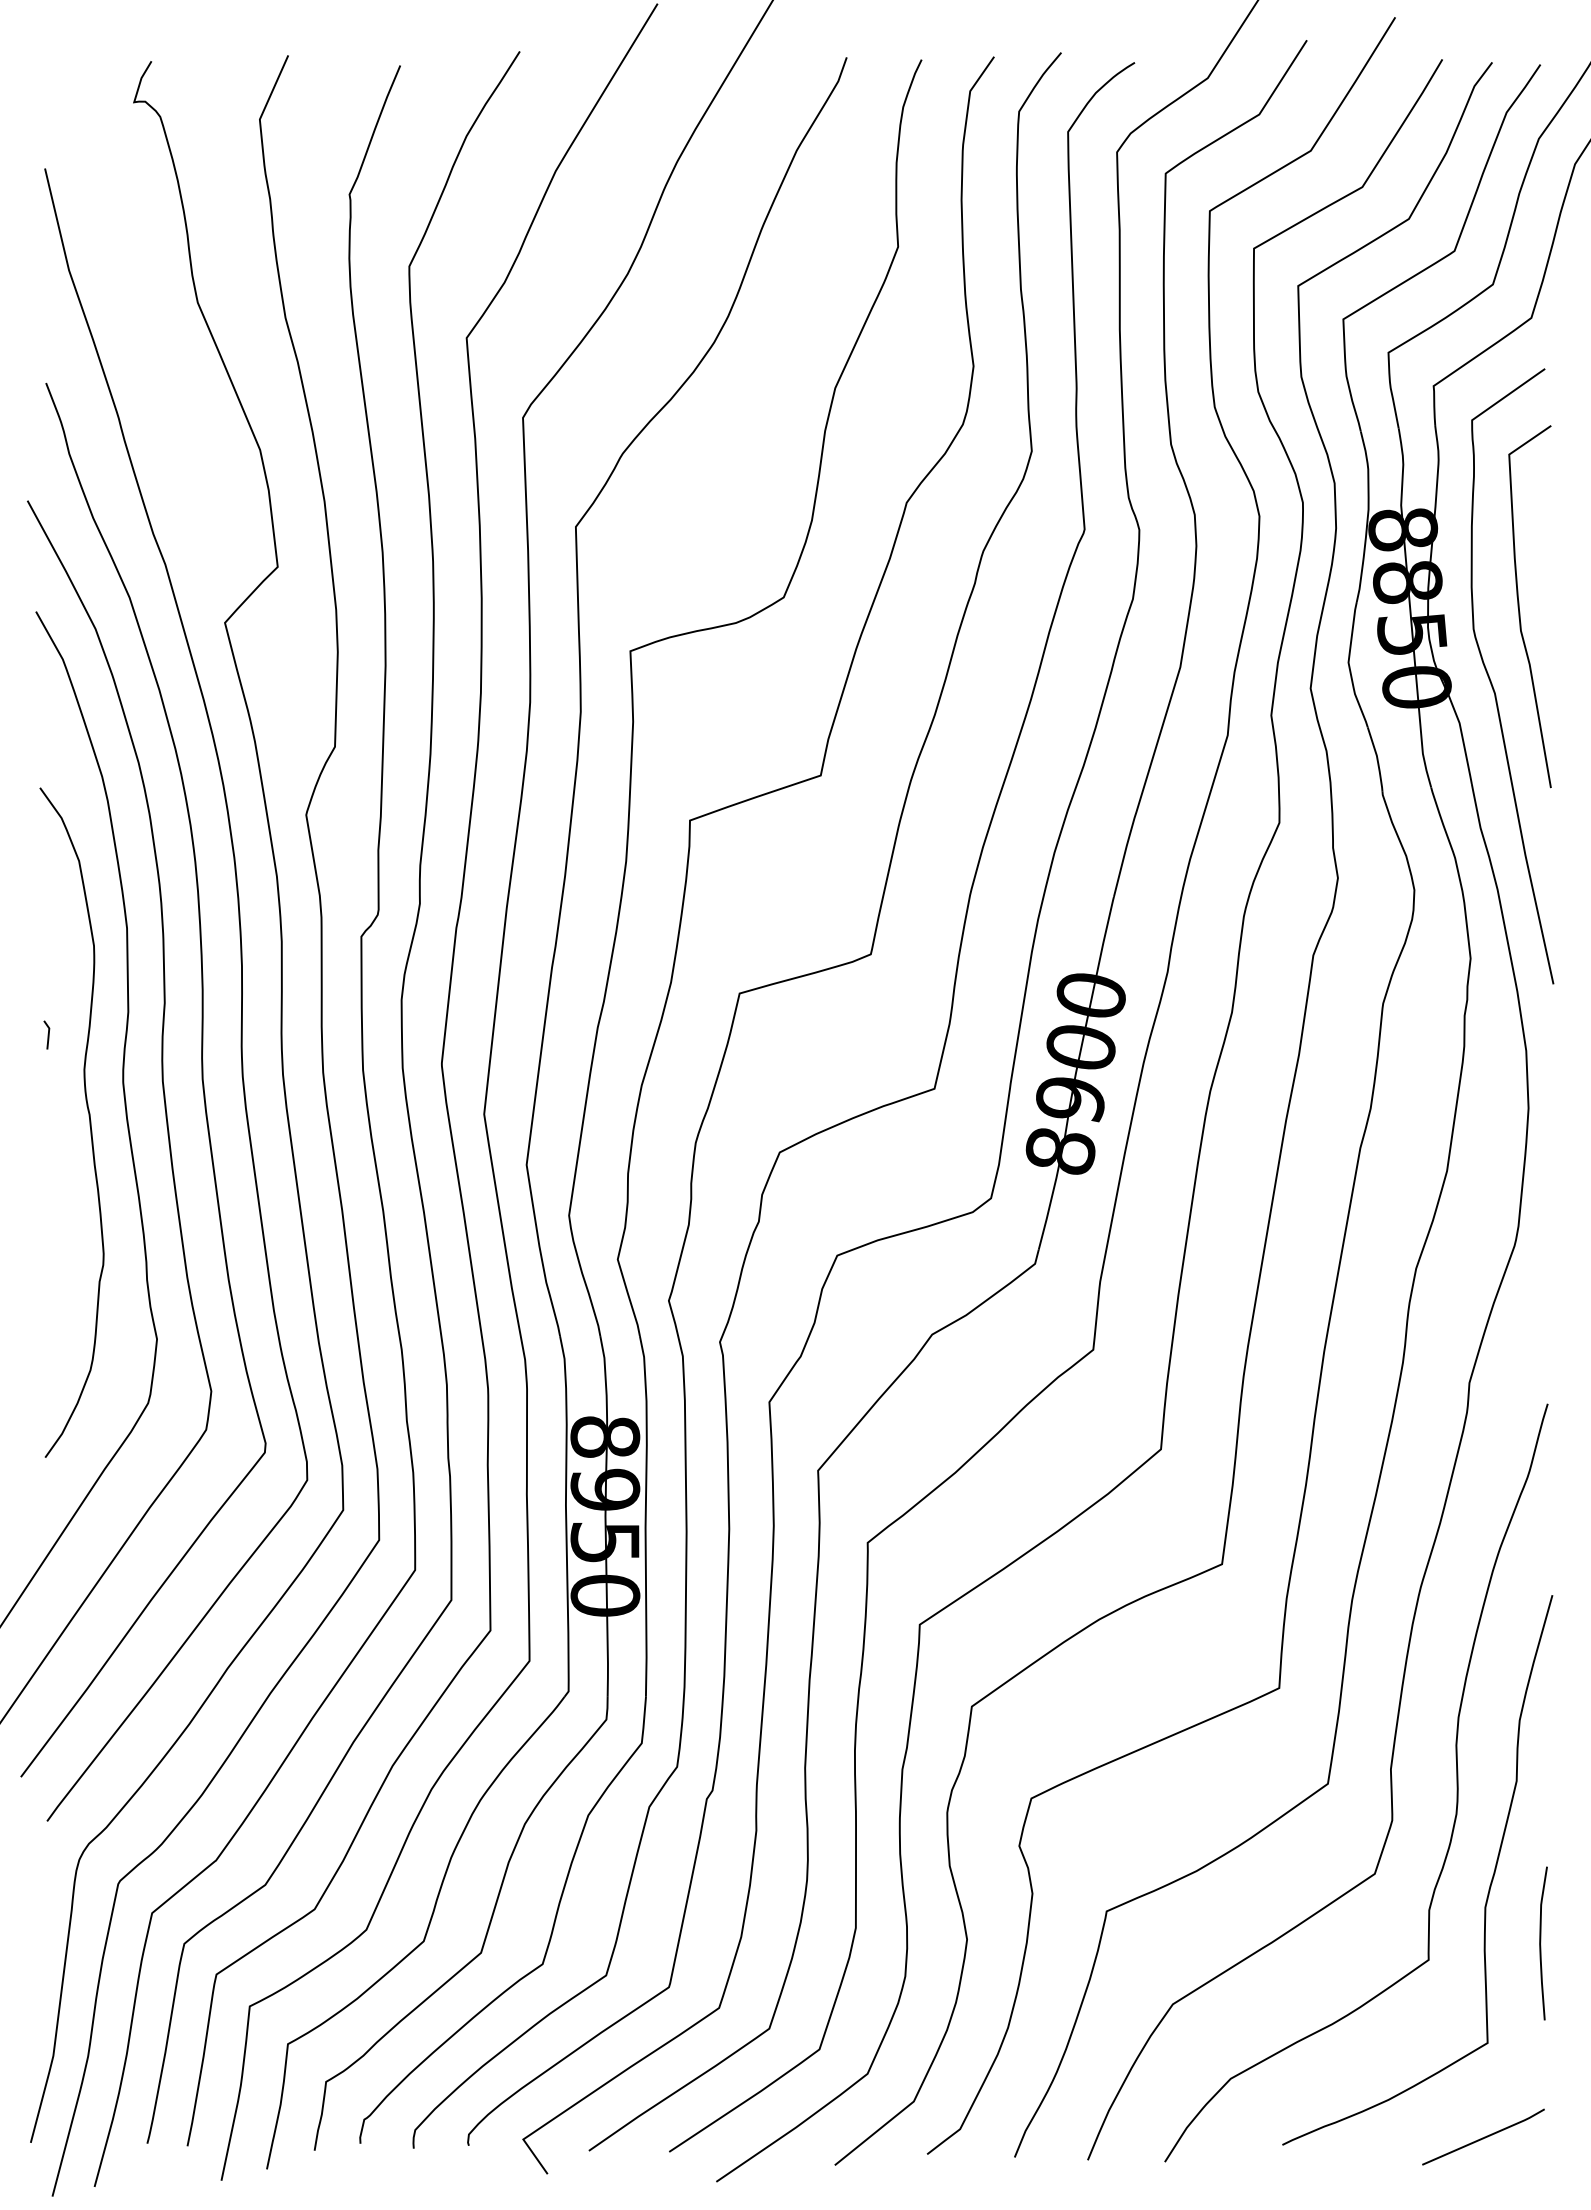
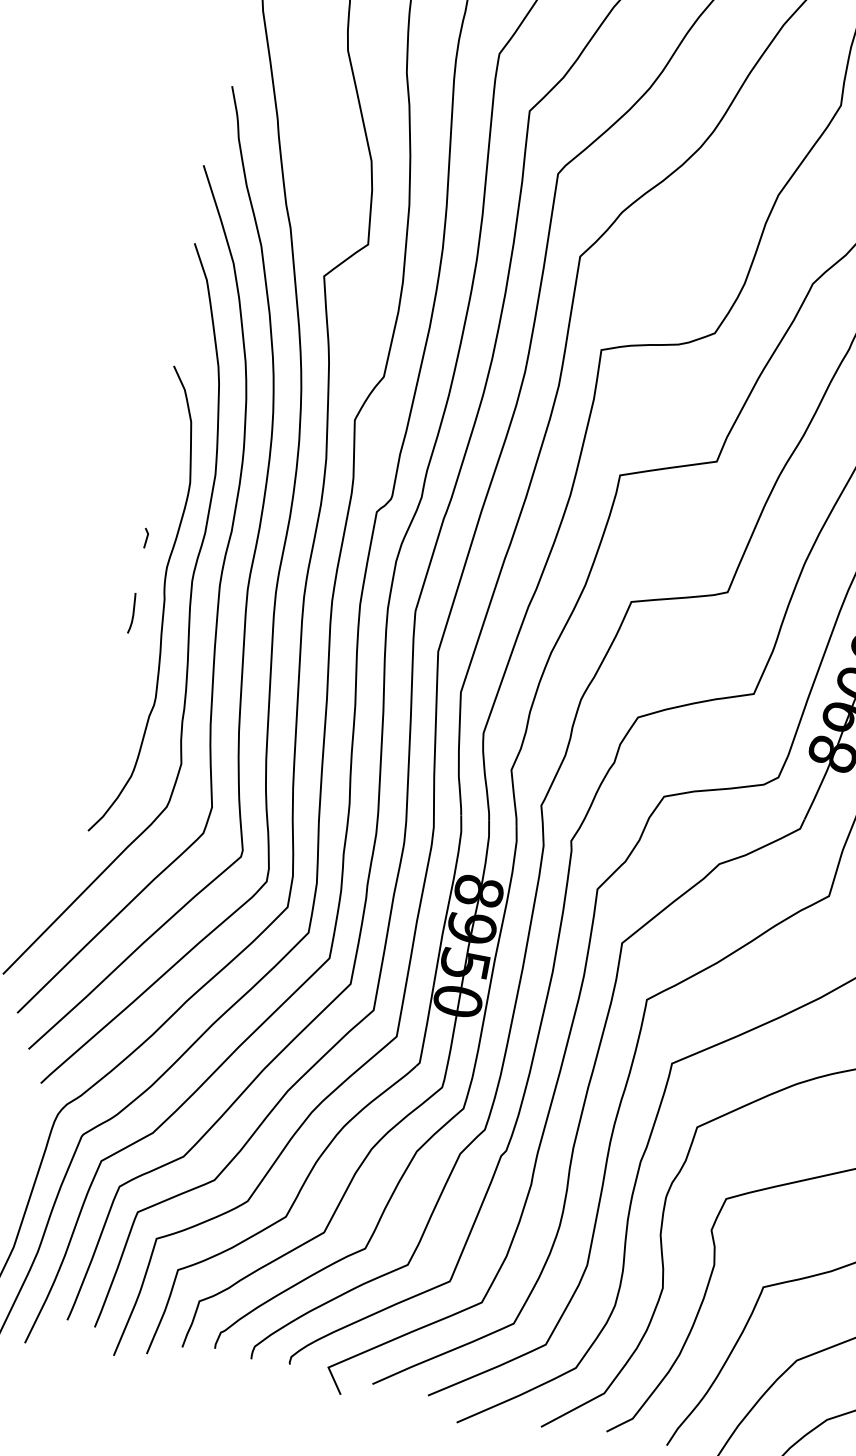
curve: (49, 1142) -> (133, 613), added

